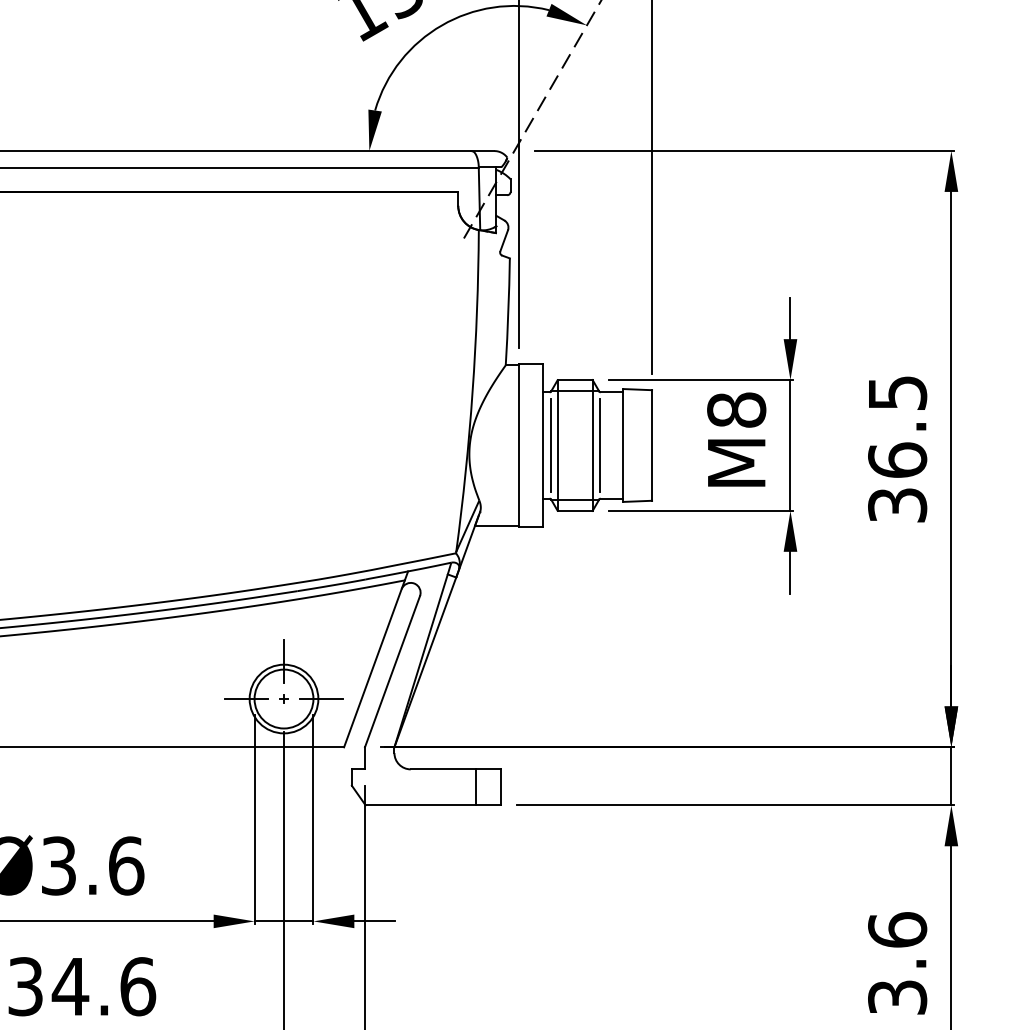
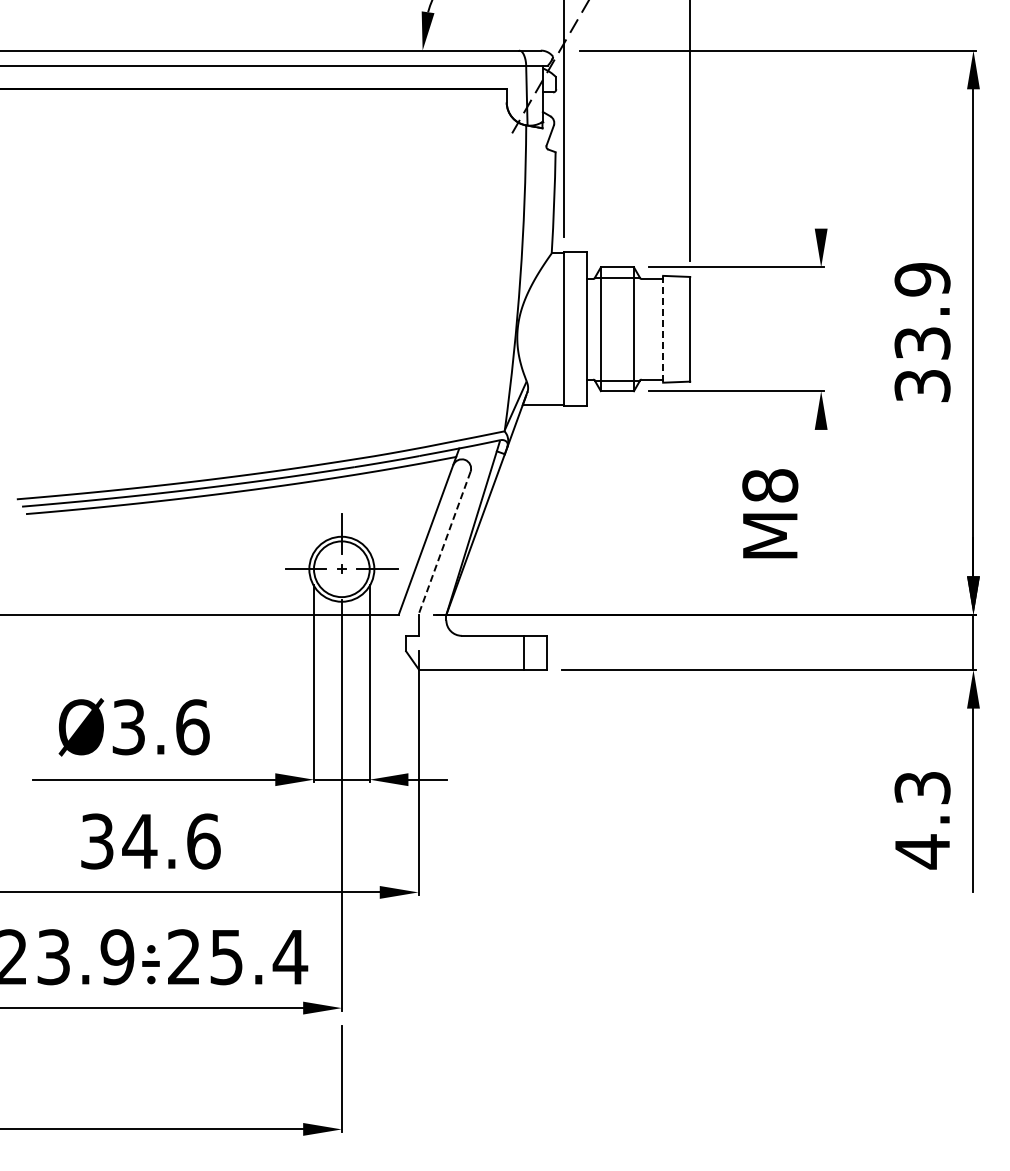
line: (790, 317) -> (821, 208), removed
text: (897, 426) -> (922, 311), 36.5 -> 33.9
text: (736, 439) -> (770, 513), moved
line: (550, 445) -> (594, 329), removed
line: (599, 445) -> (640, 329), removed
line: (623, 445) -> (663, 329), solid -> dashed
line: (790, 445) -> (821, 329), removed
line: (790, 572) -> (821, 449), removed
line: (392, 671) -> (444, 543), solid -> dashed
text: (897, 963) -> (922, 819), 3.6 -> 4.3

